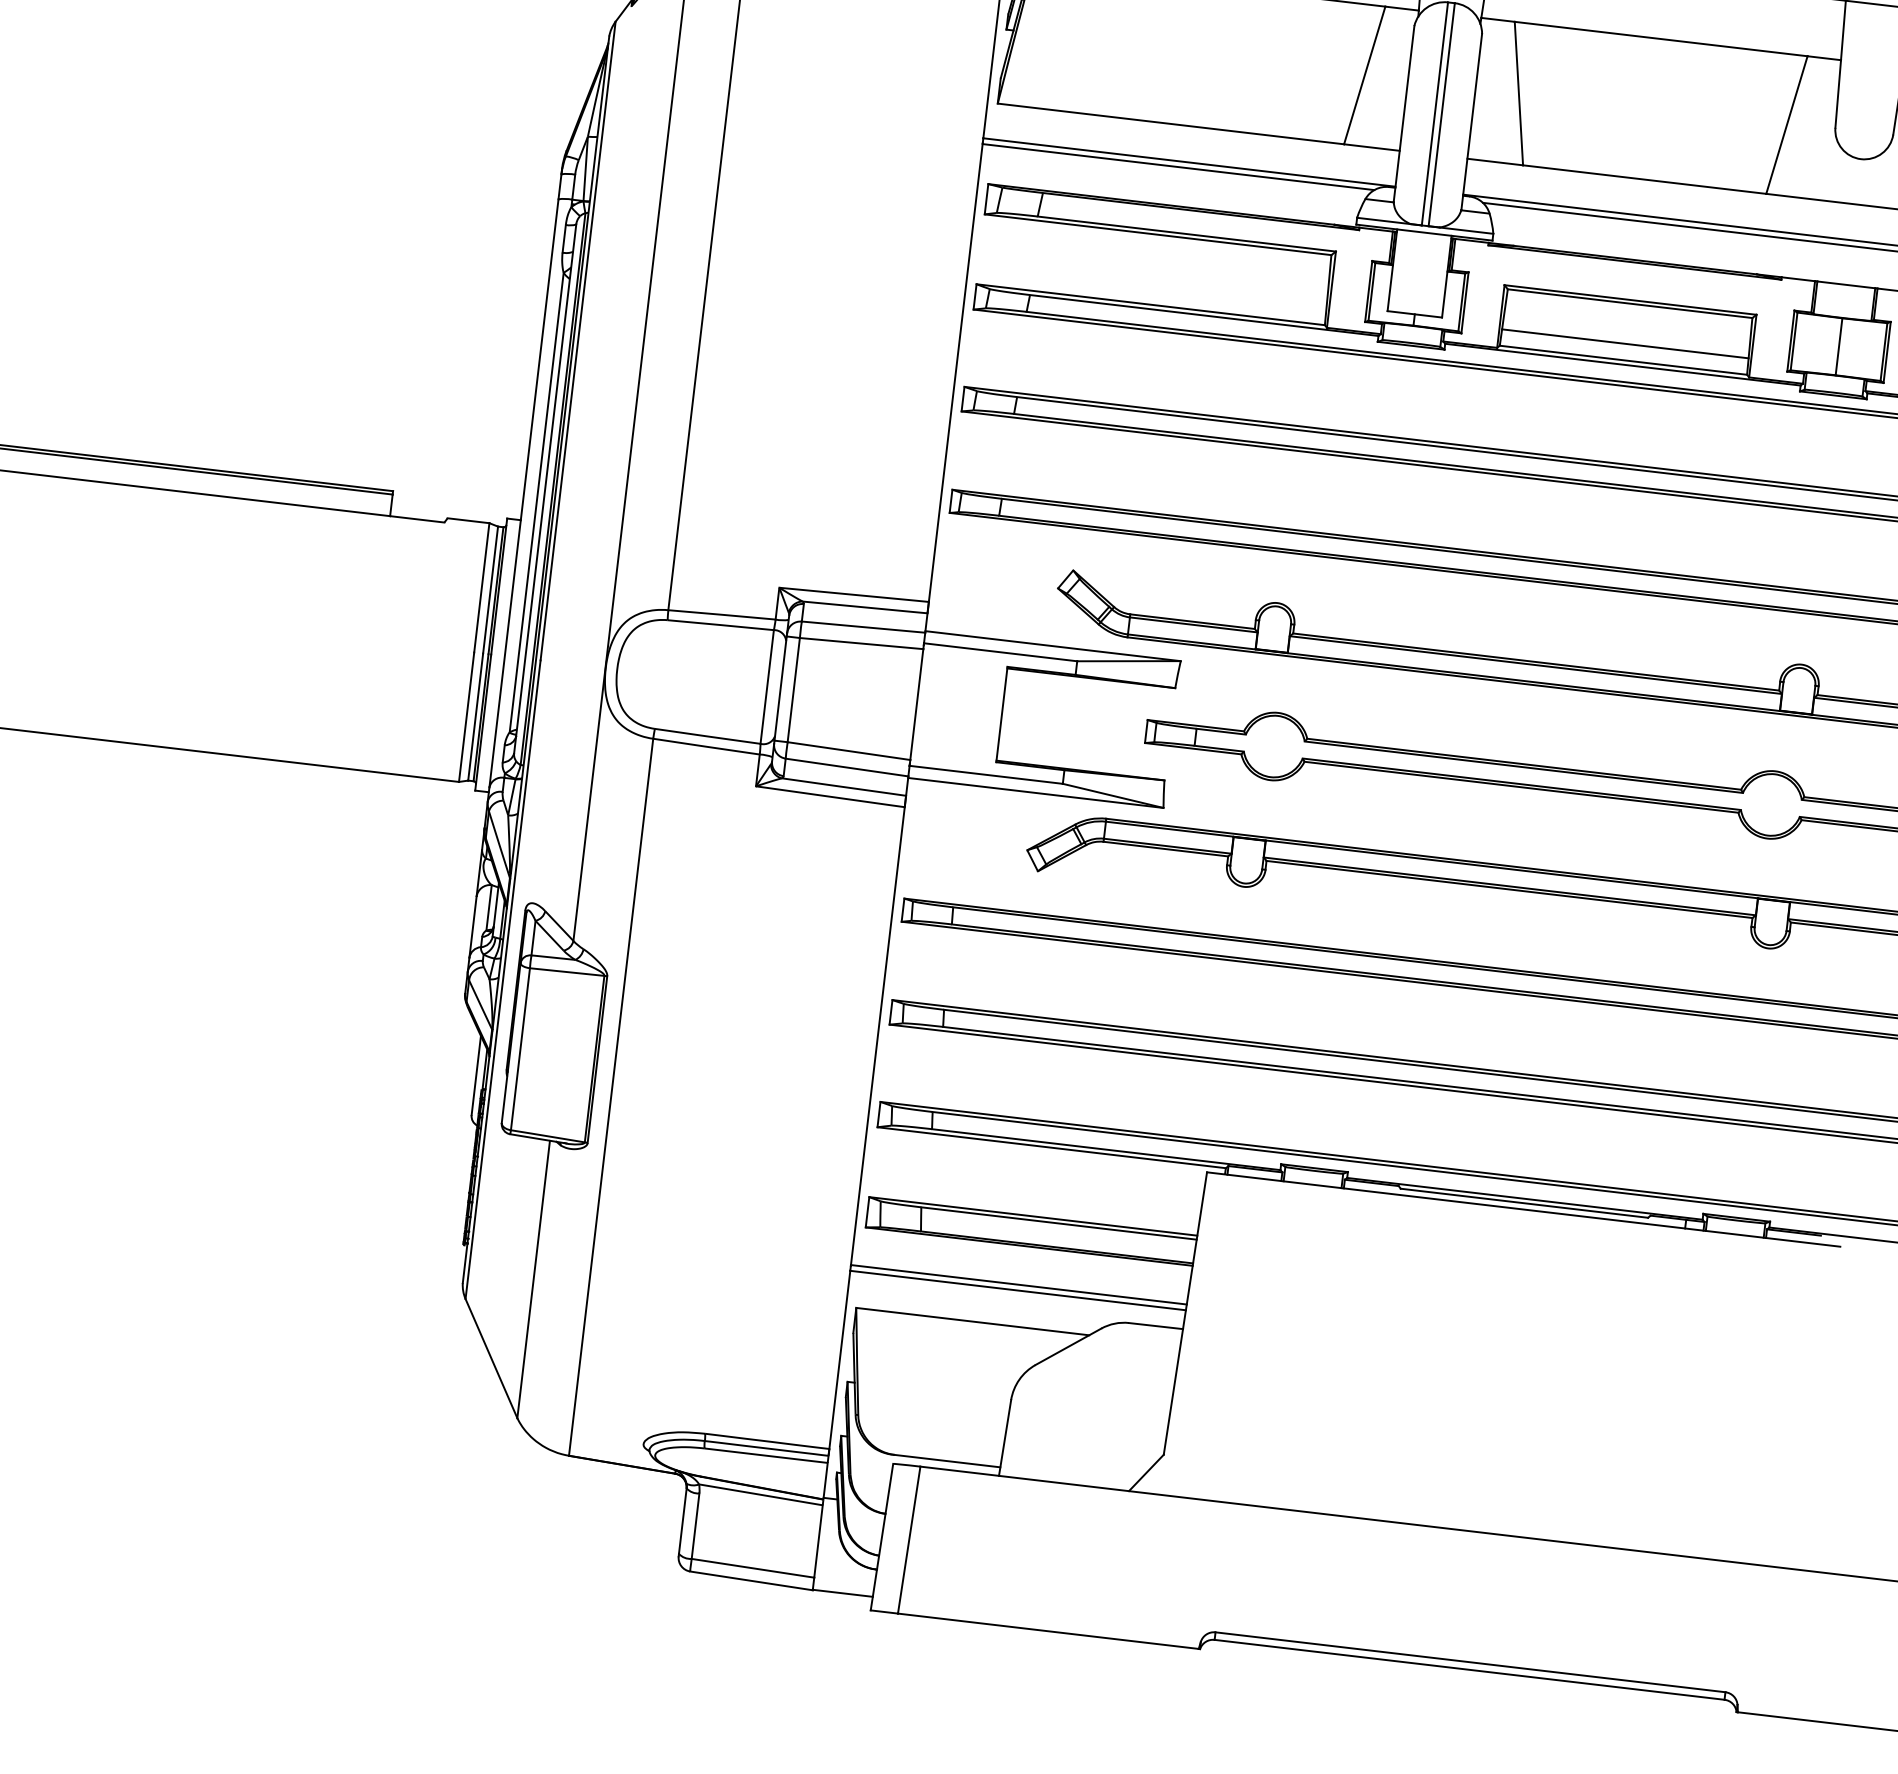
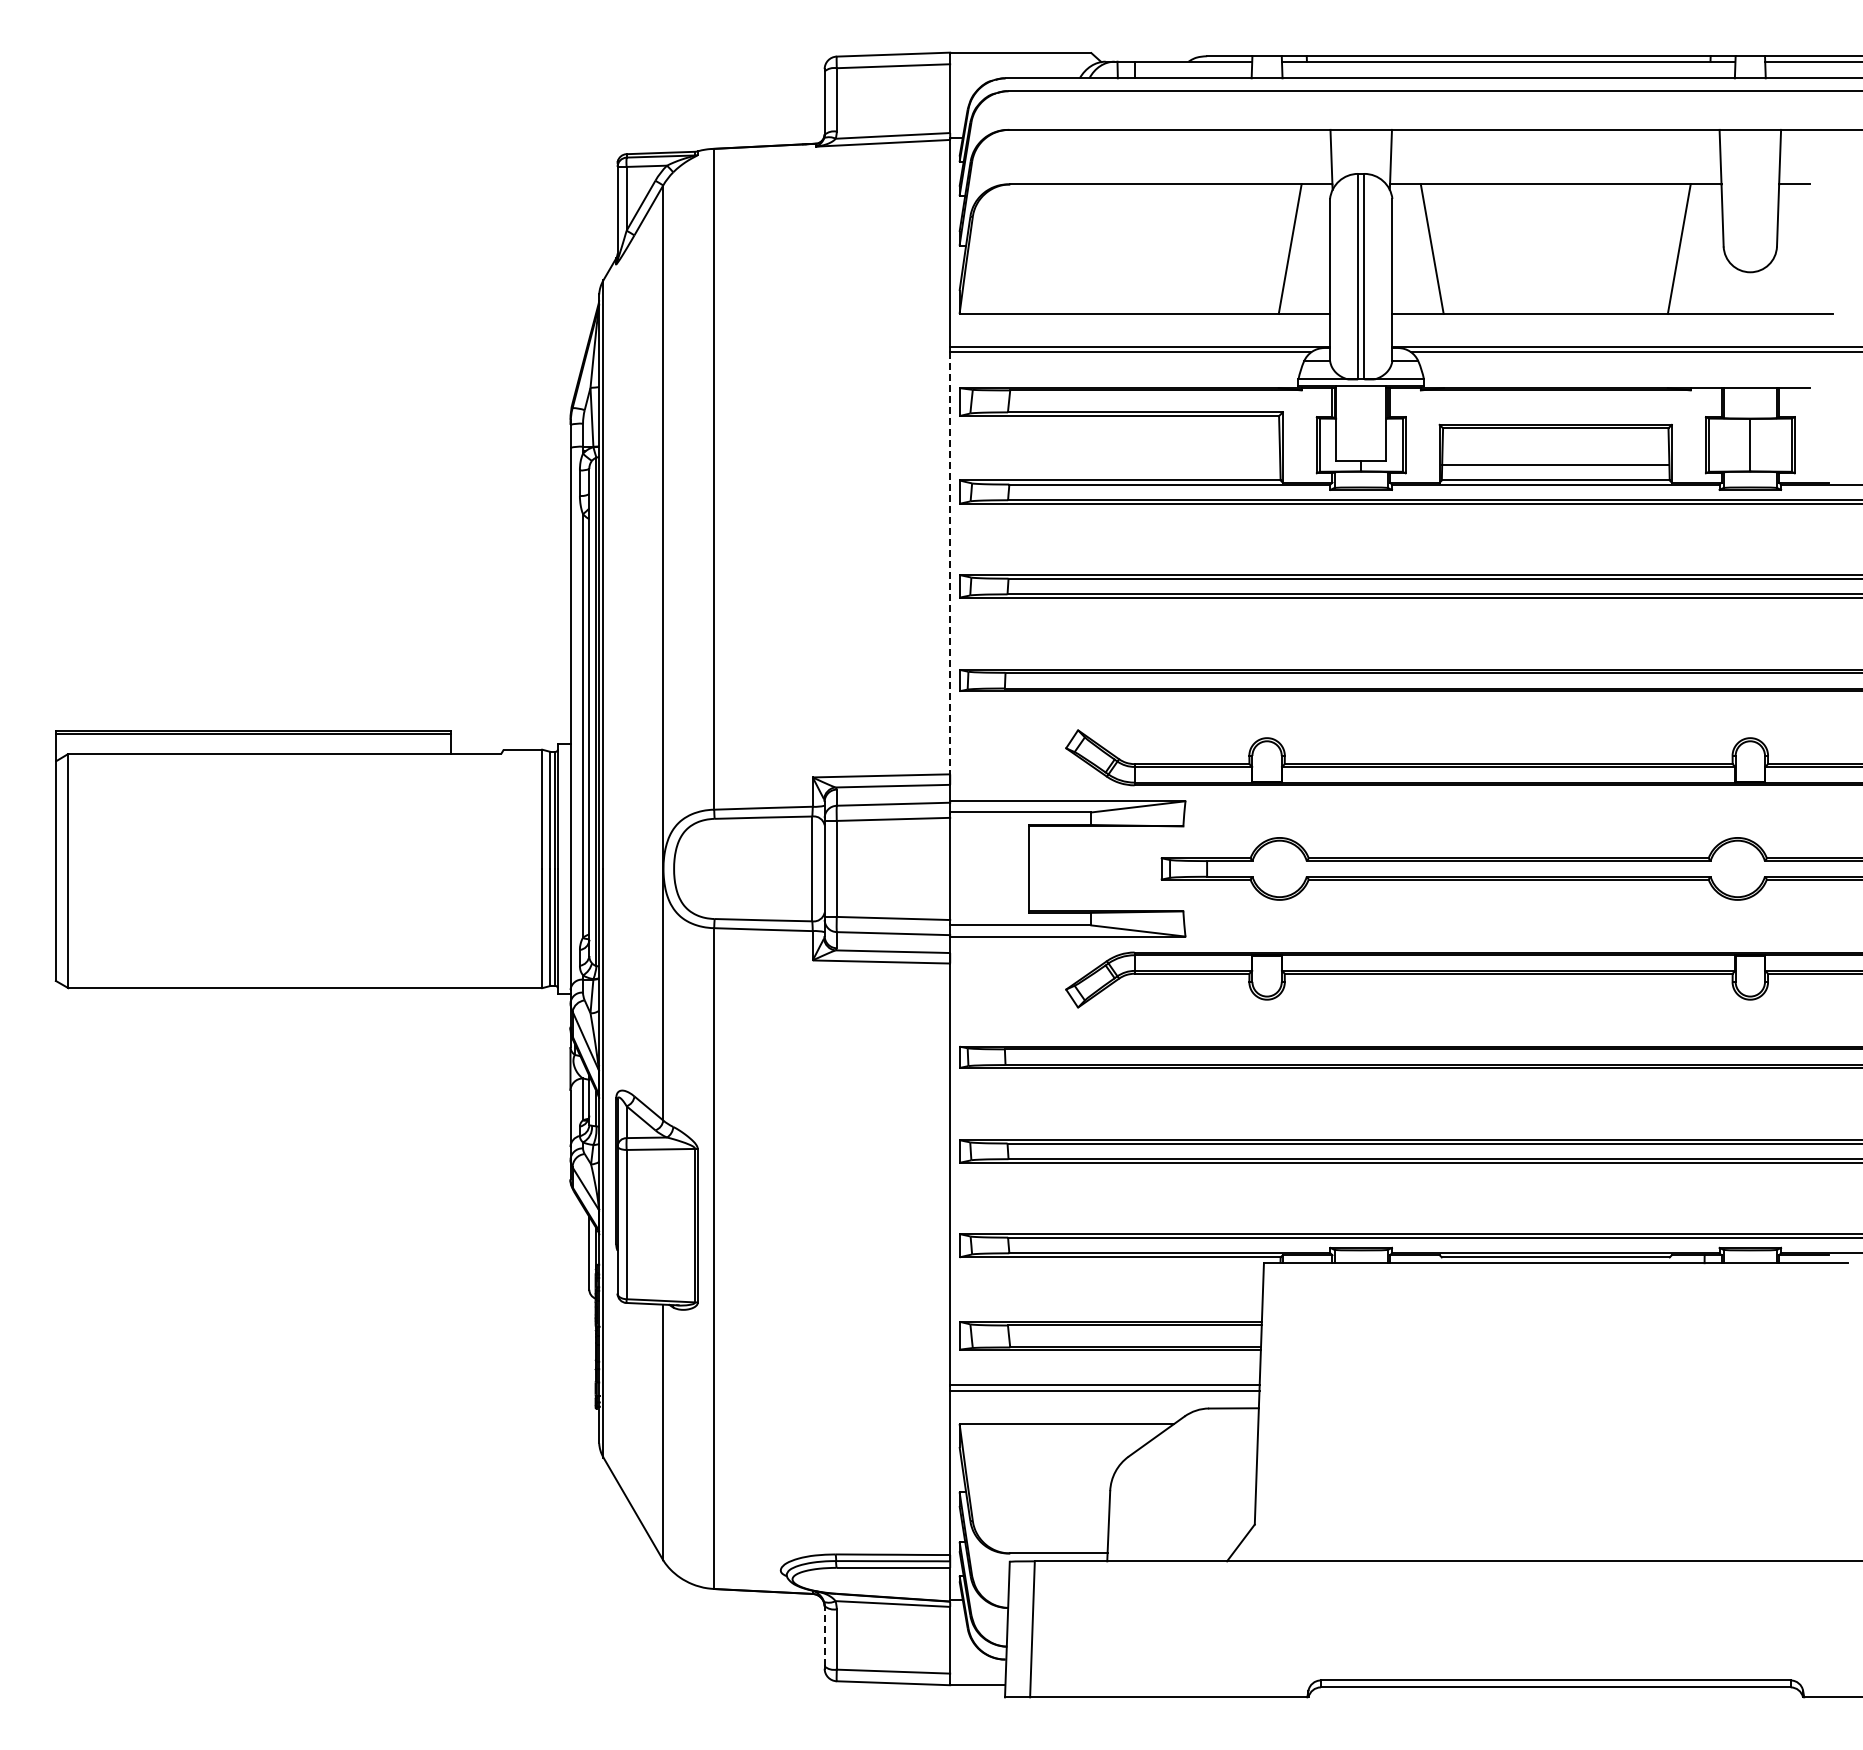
line: (956, 373) -> (950, 563), solid -> dashed
line: (682, 1520) -> (824, 1635), solid -> dashed

